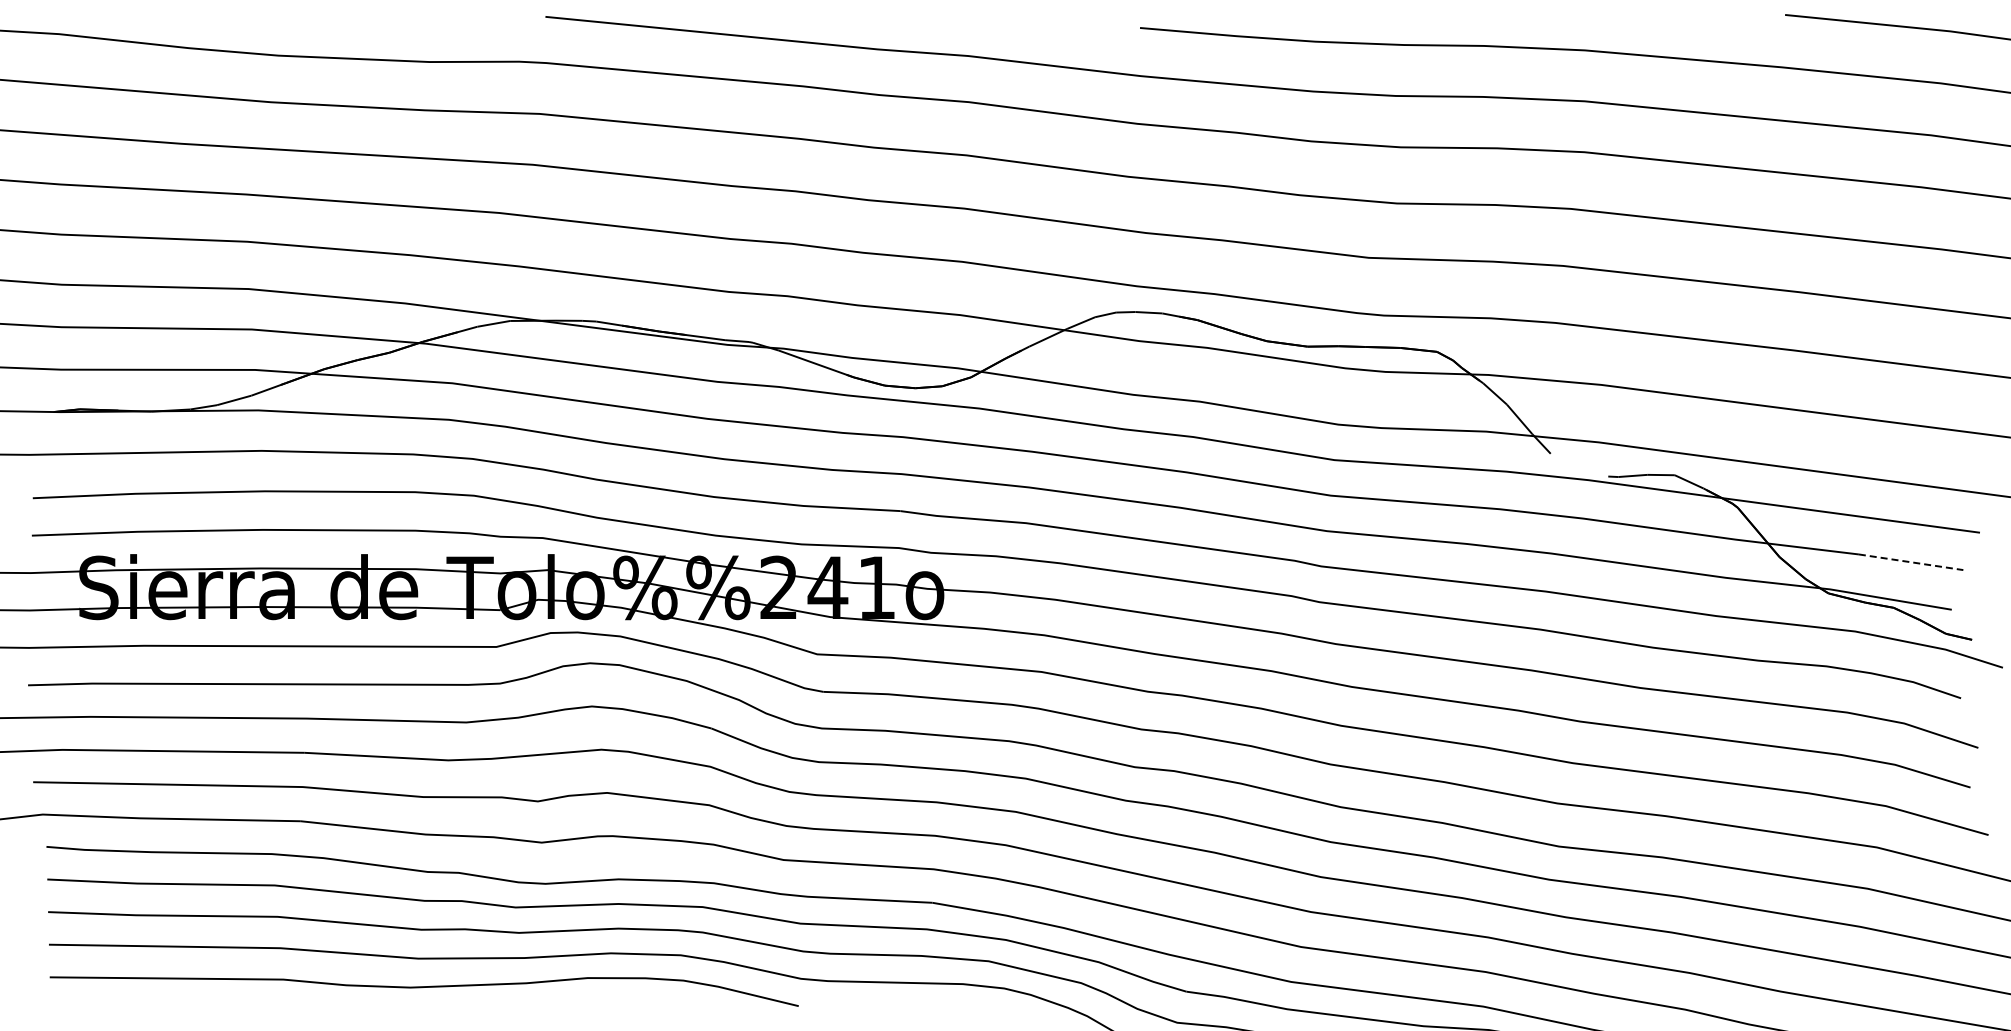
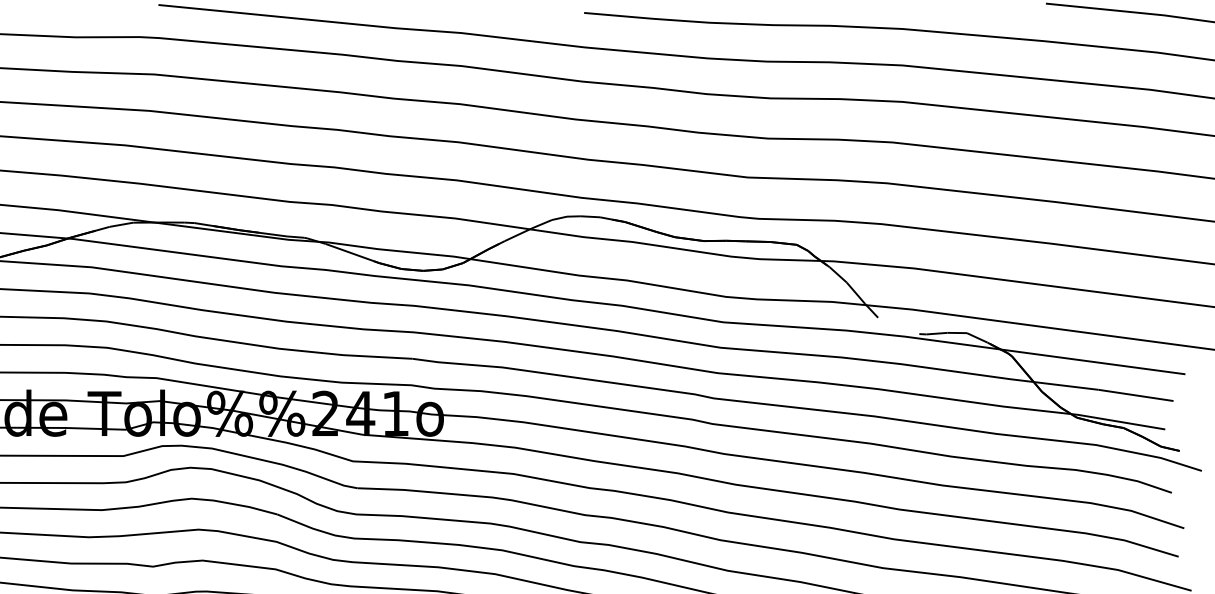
line: (1911, 562) -> (1136, 395), dashed -> solid

